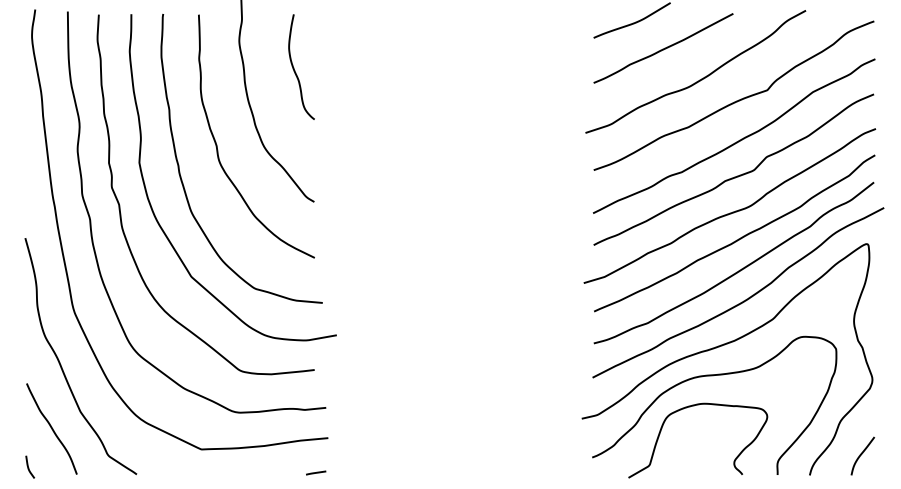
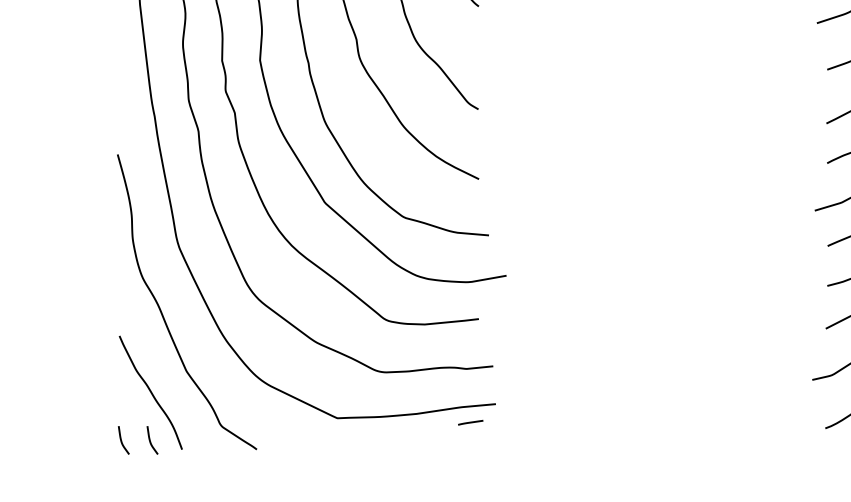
curve: (52, 467) -> (151, 440), added
line: (316, 472) -> (471, 422), moved

